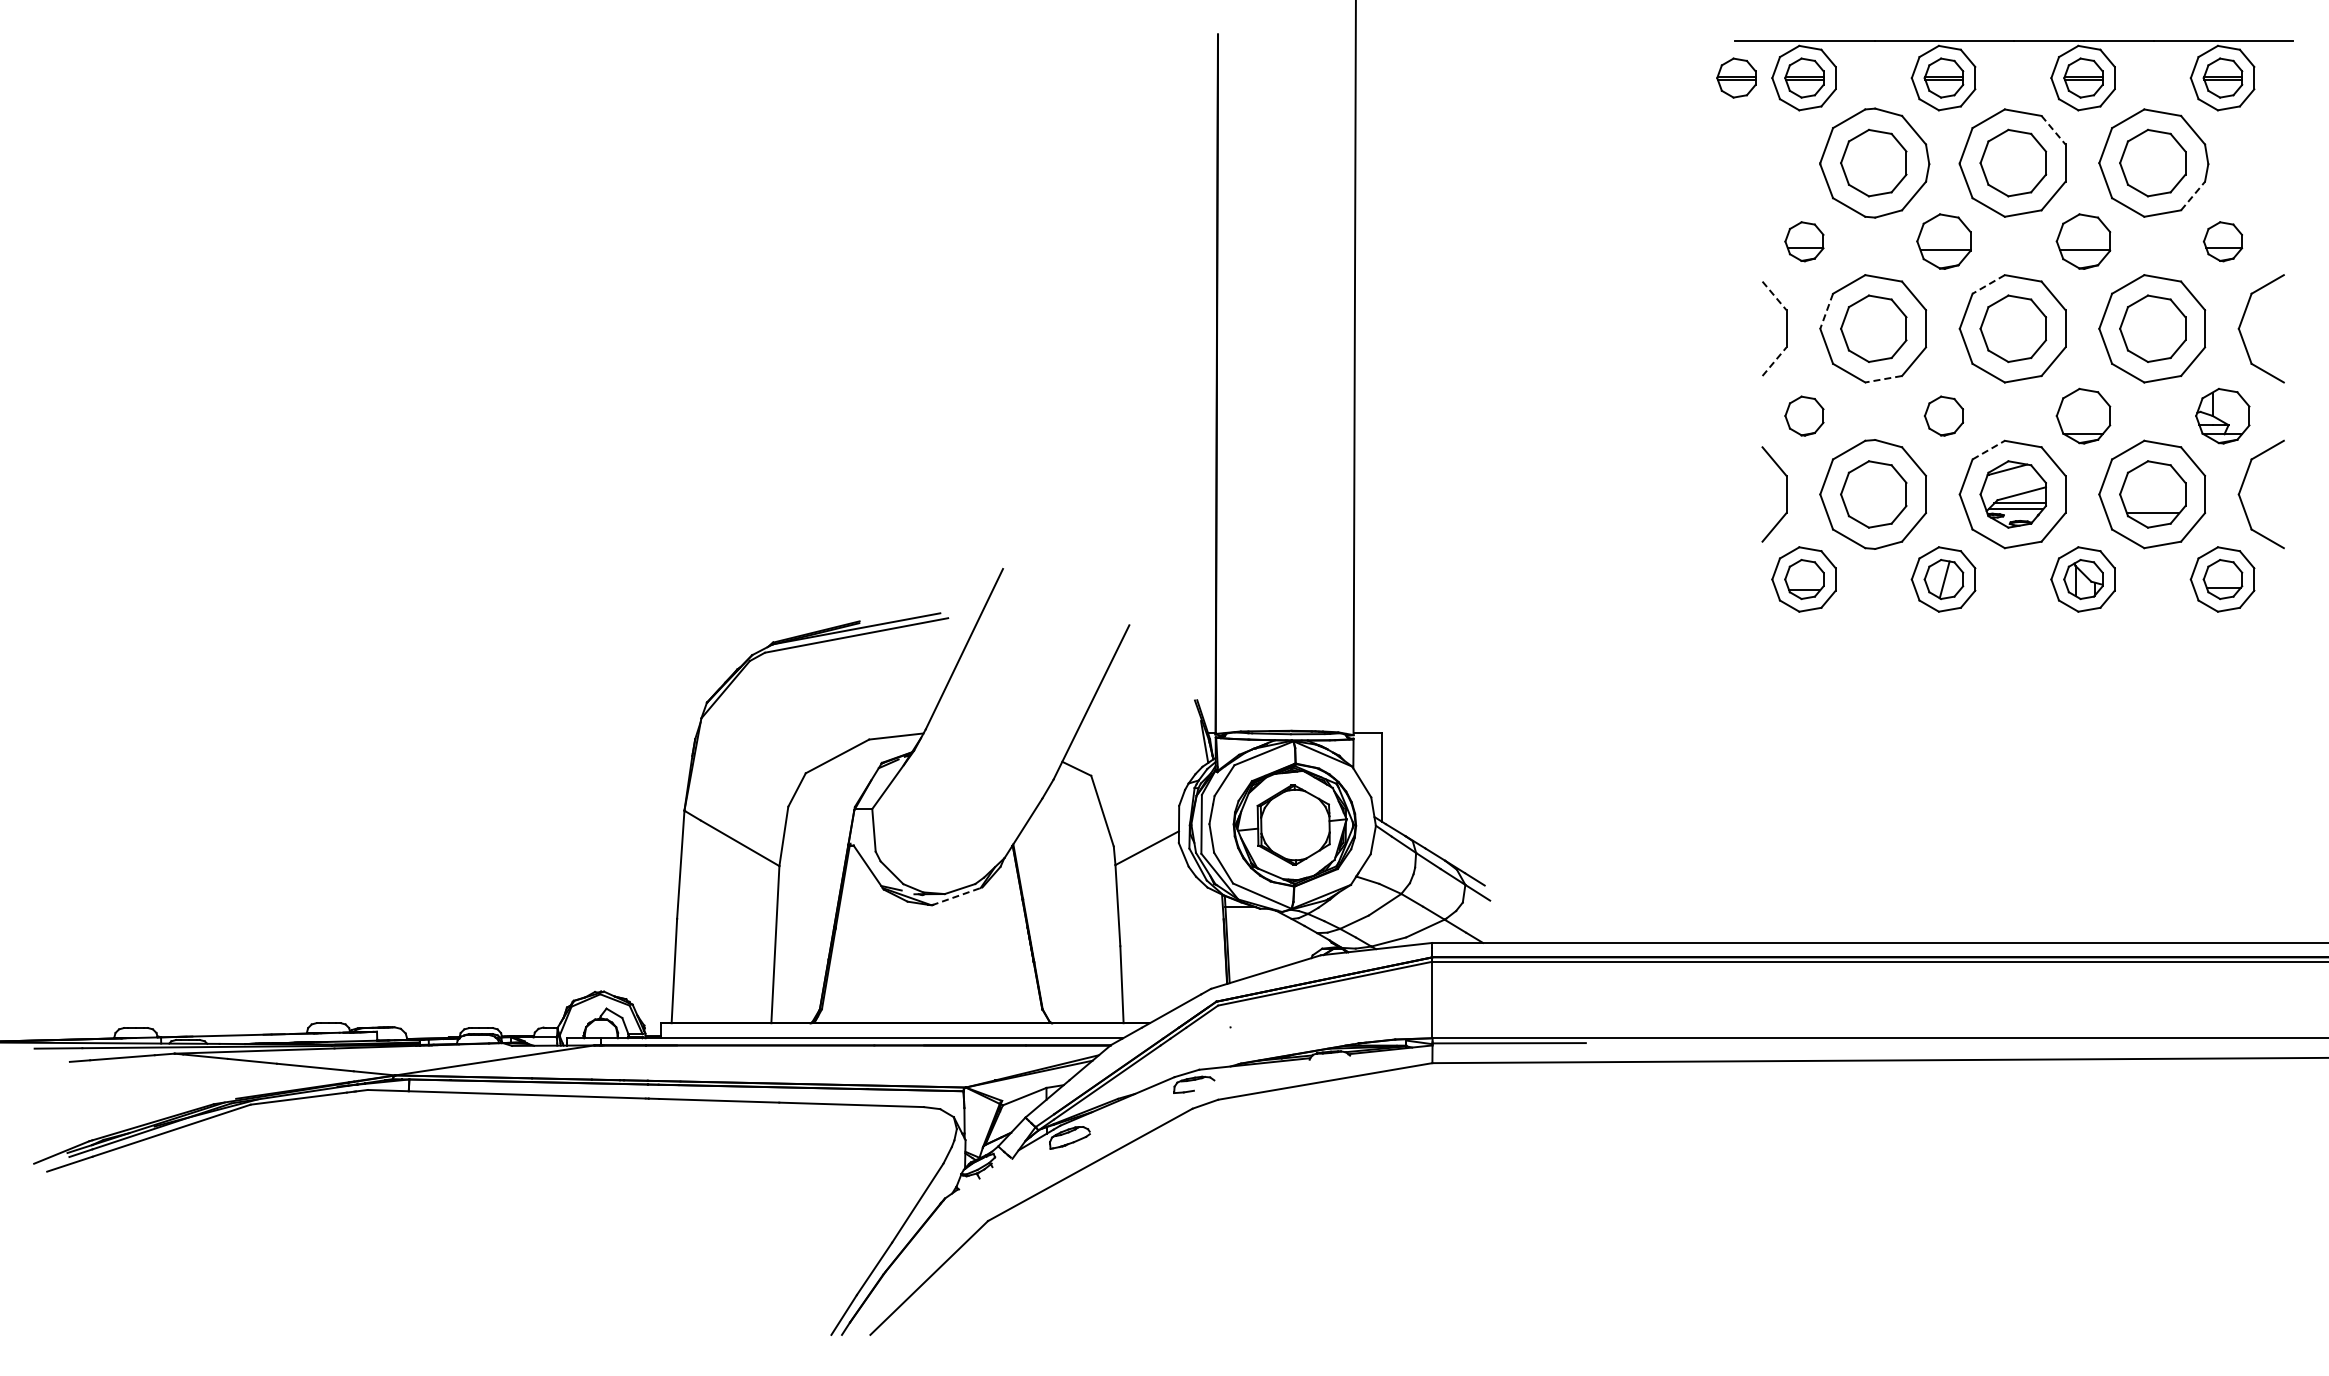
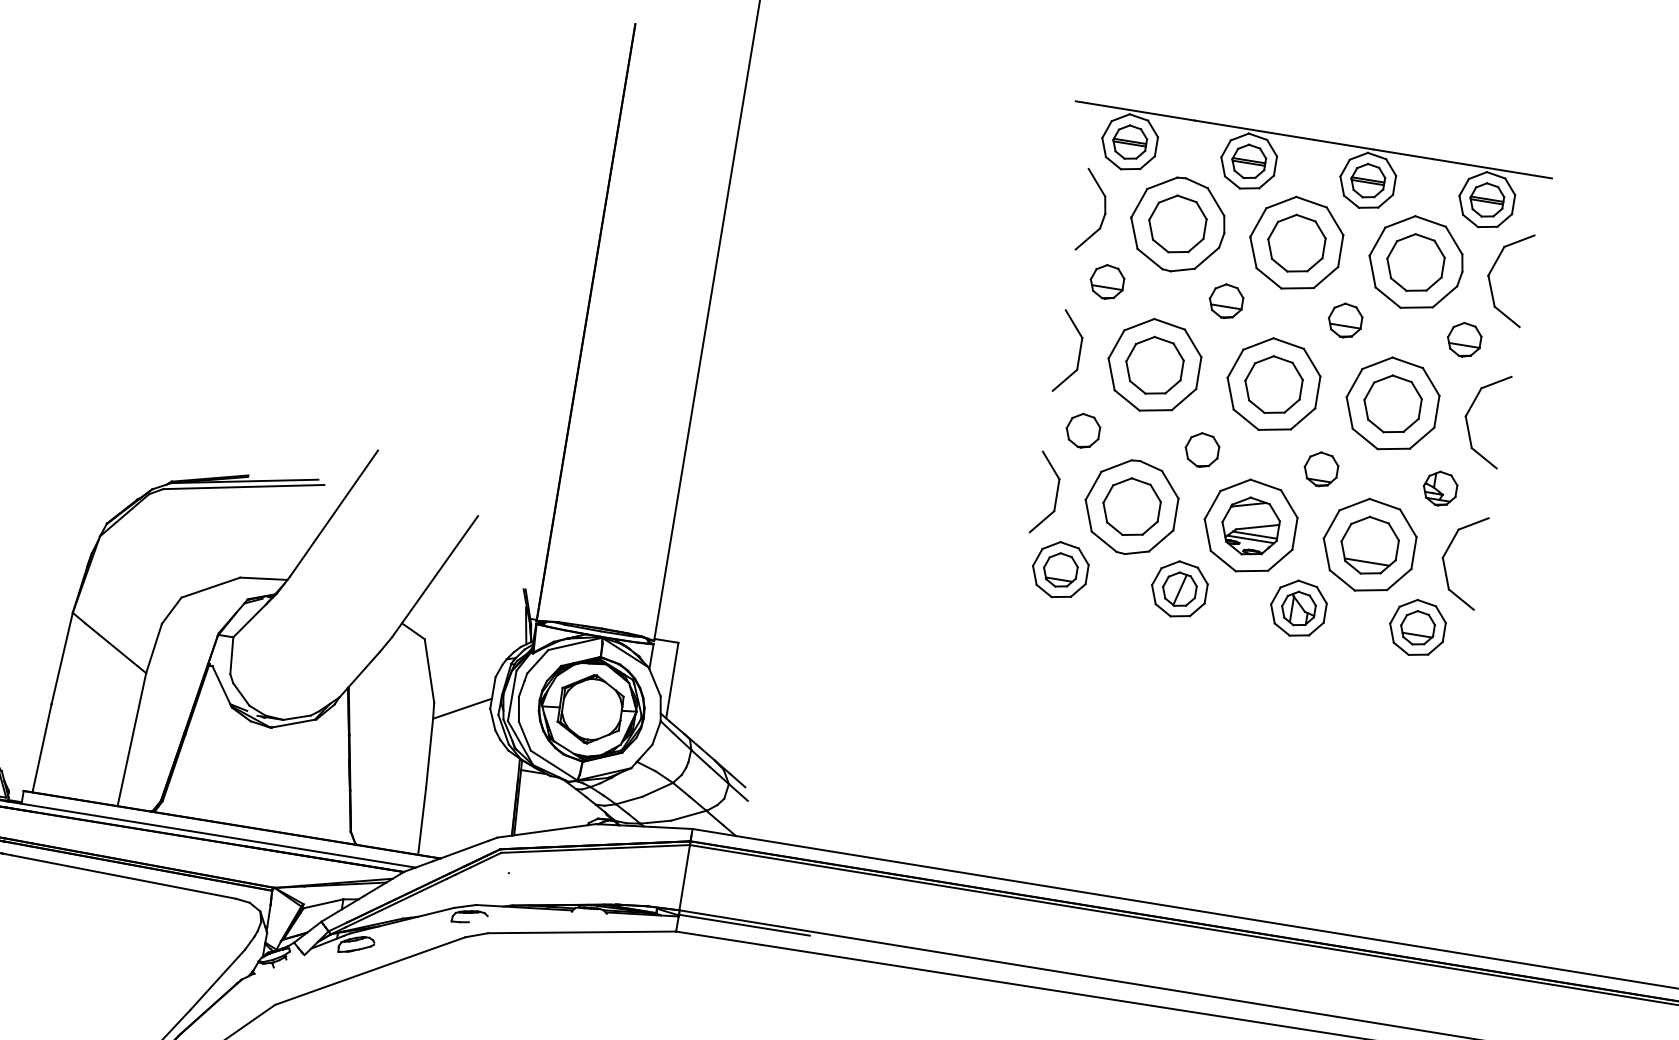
part: (1736, 77) -> (1071, 132), removed
line: (2053, 130) -> (1334, 221), dashed -> solid
part: (2242, 156) -> (1492, 269), added
part: (1787, 158) -> (1104, 208), added
line: (2193, 196) -> (1445, 297), dashed -> solid
part: (1943, 241) -> (1225, 301), size x0.71
part: (2083, 241) -> (1345, 320), size x0.71
line: (1988, 284) -> (1258, 344), dashed -> solid
line: (1774, 295) -> (1074, 323), dashed -> solid
line: (1826, 311) -> (1116, 344), dashed -> solid
line: (1774, 361) -> (1065, 380), dashed -> solid
line: (1883, 379) -> (1155, 410), dashed -> solid
part: (2083, 415) -> (1321, 468), size x0.71
part: (2223, 415) -> (1440, 488), size x0.71
line: (1988, 450) -> (1235, 485), dashed -> solid
line: (957, 896) -> (293, 723), dashed -> solid

